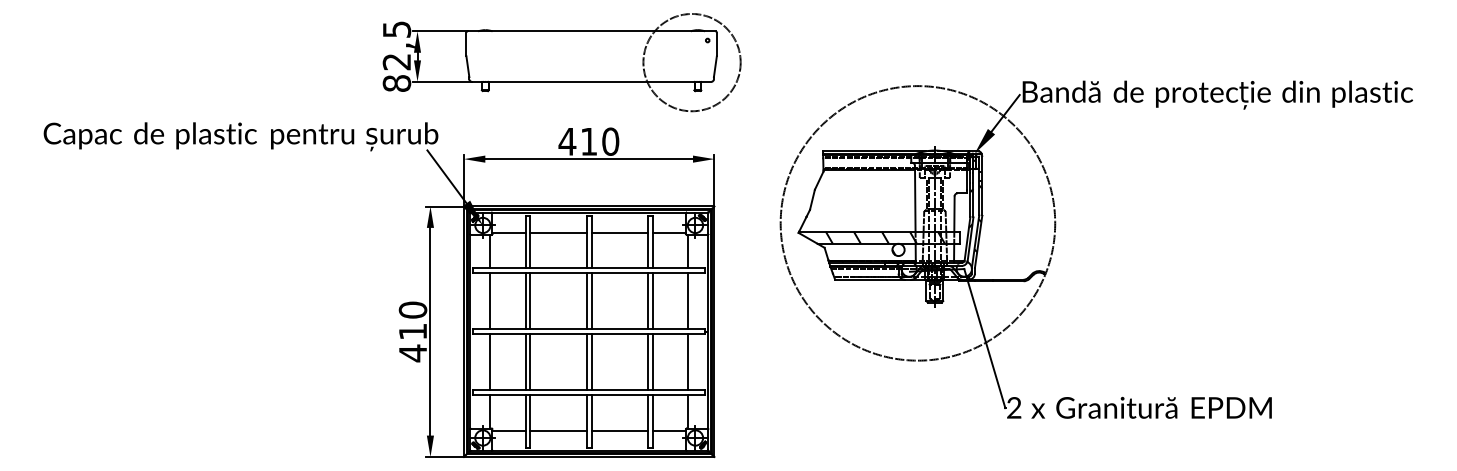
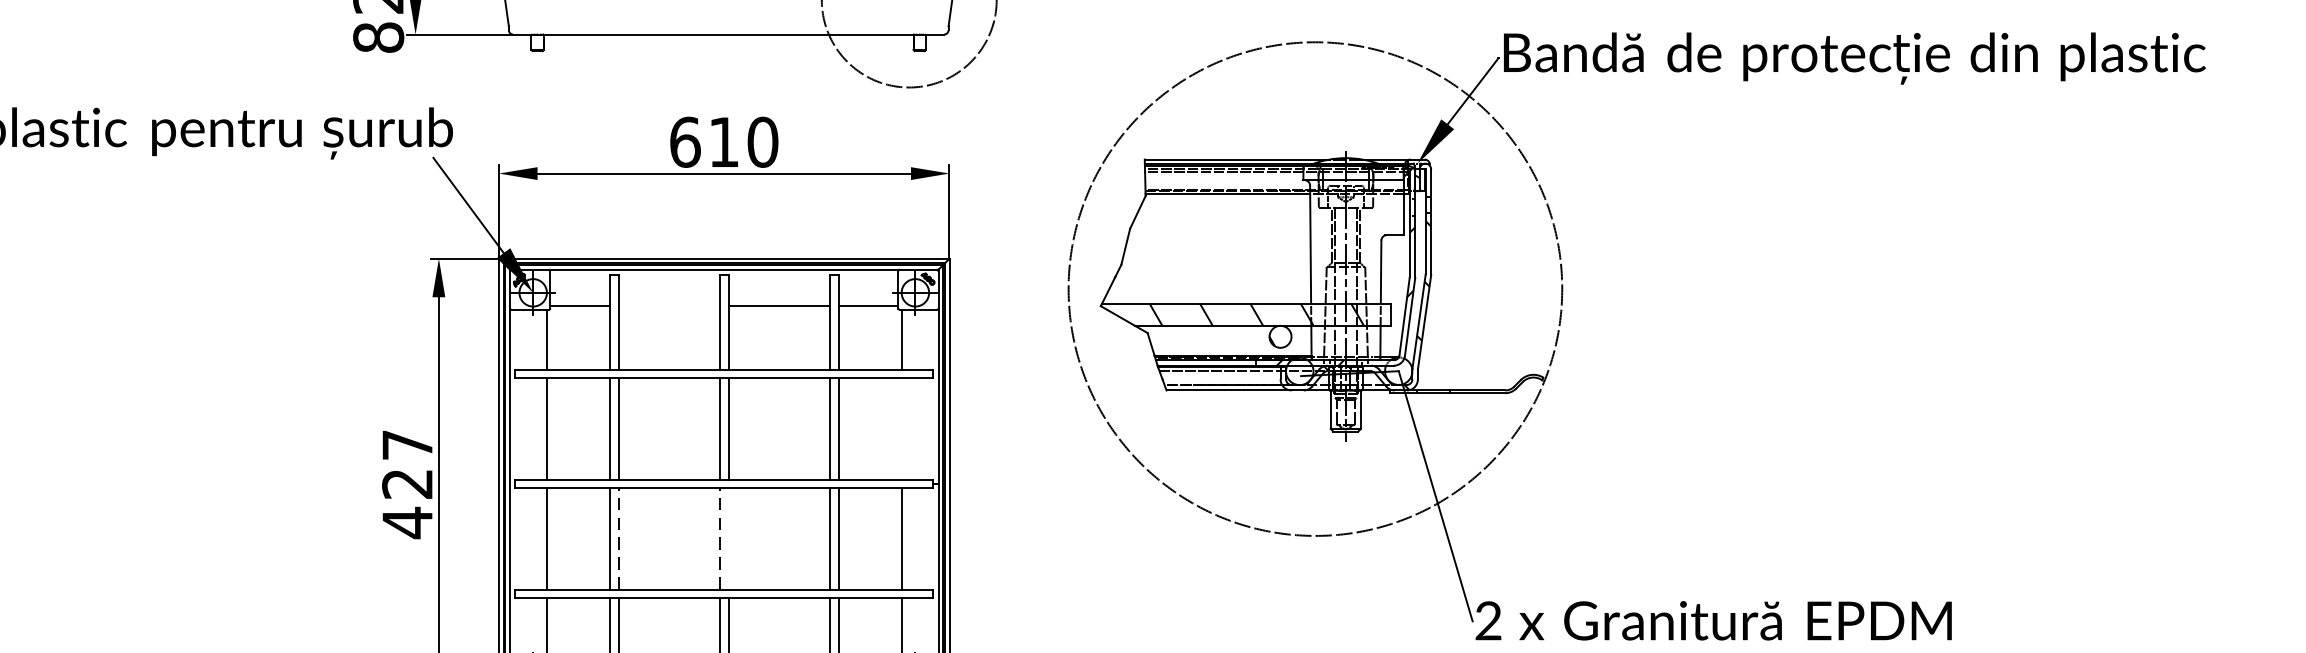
text: (567, 141) -> (685, 141), 410 -> 610
line: (558, 232) -> (669, 305), removed
line: (687, 301) -> (901, 429), removed
text: (412, 320) -> (406, 463), 410 -> 427
line: (530, 361) -> (618, 537), solid -> dashed
line: (586, 361) -> (719, 537), solid -> dashed
line: (591, 362) -> (728, 539), removed

